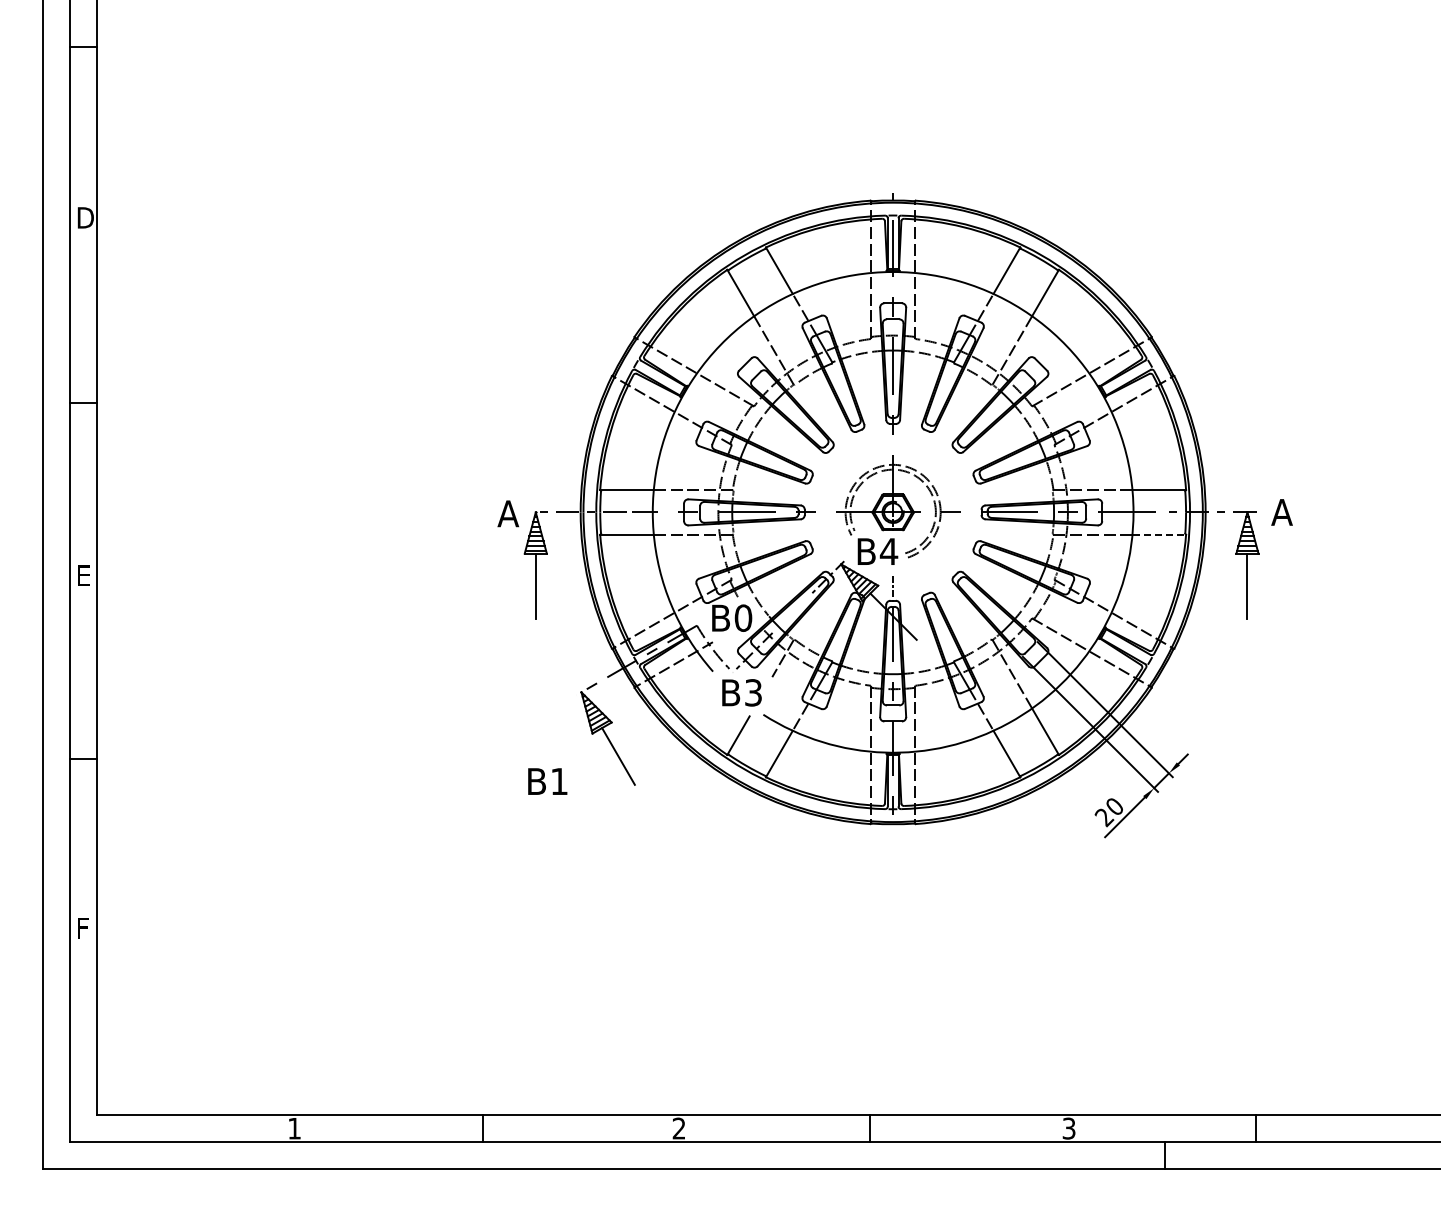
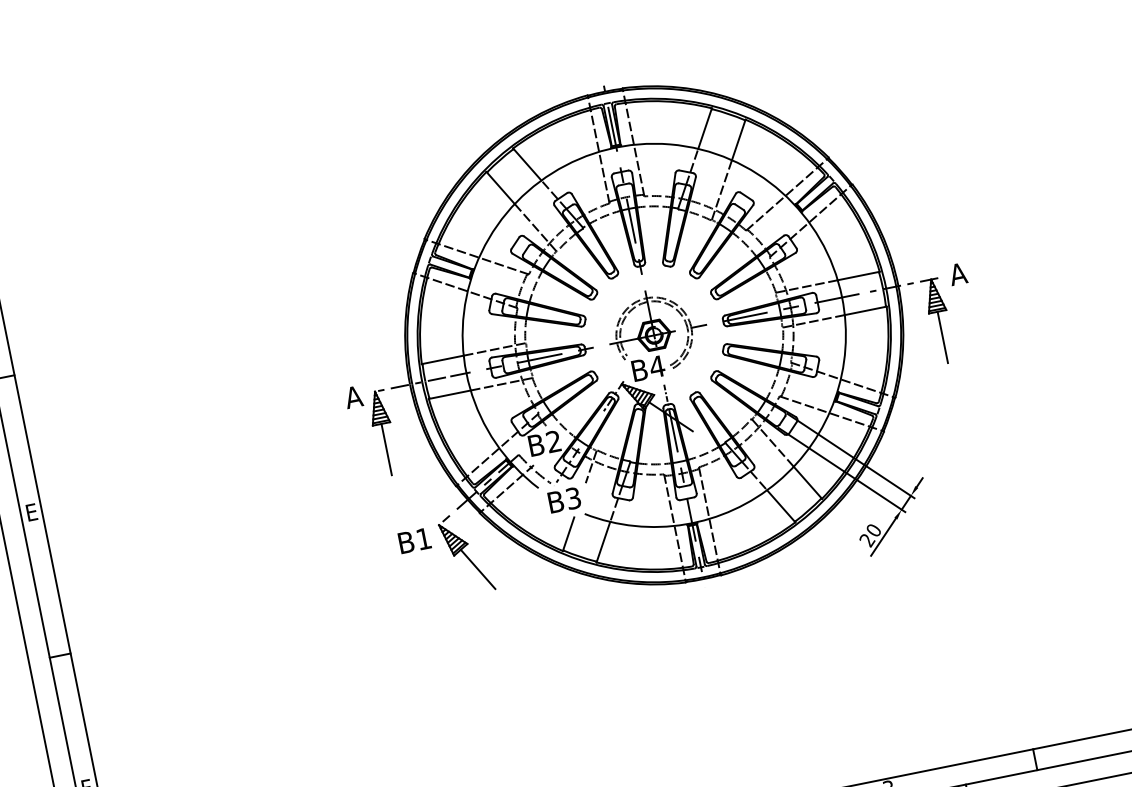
line: (1159, 534) -> (865, 310), dashed -> solid
text: (743, 617) -> (553, 441), B0 -> B2
text: (547, 781) -> (414, 540), moved

